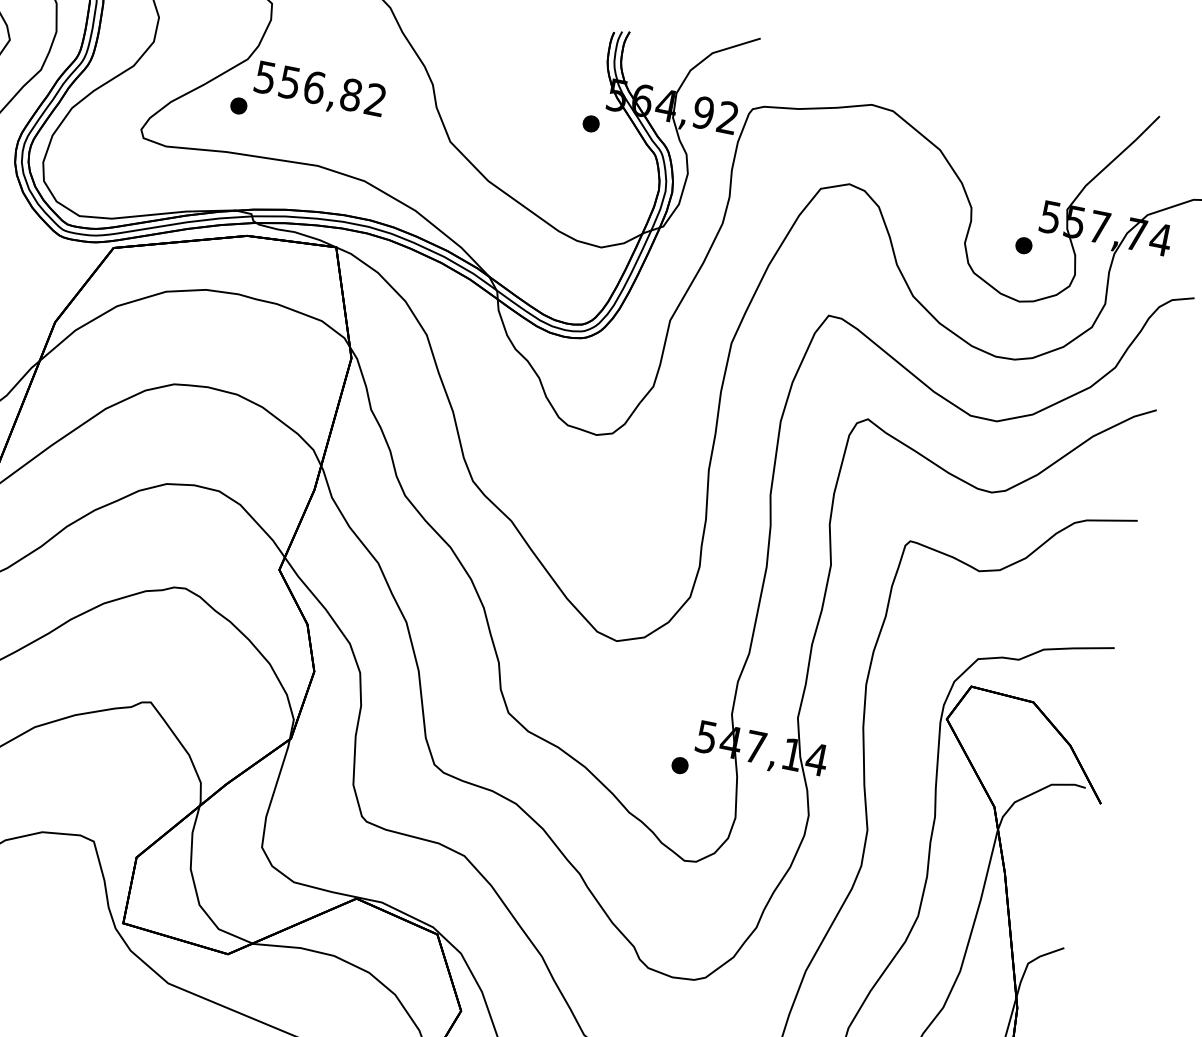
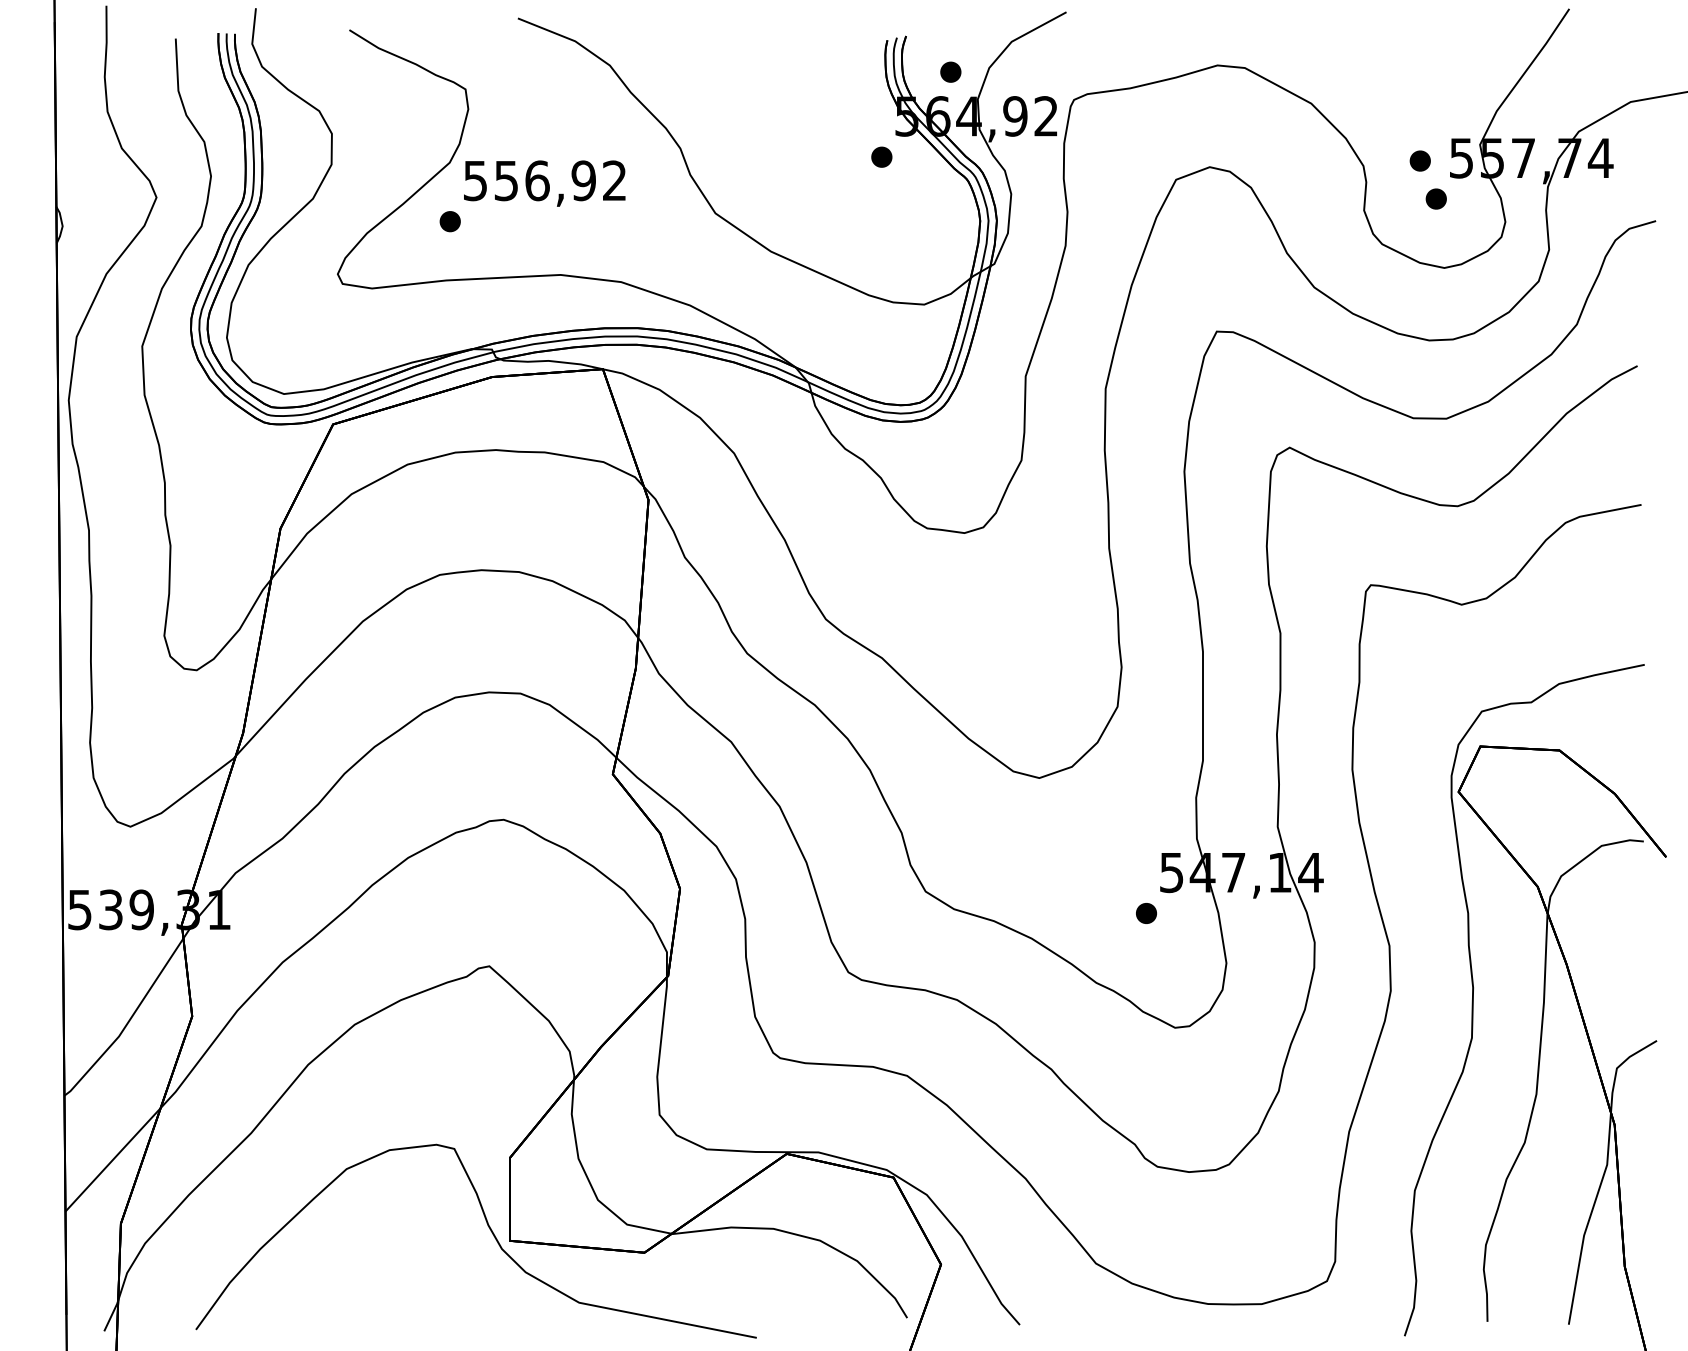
part: (659, 66) -> (950, 71), added
text: (351, 94) -> (583, 180), 556,82 -> 556,92
part: (1016, 212) -> (1419, 160), added

